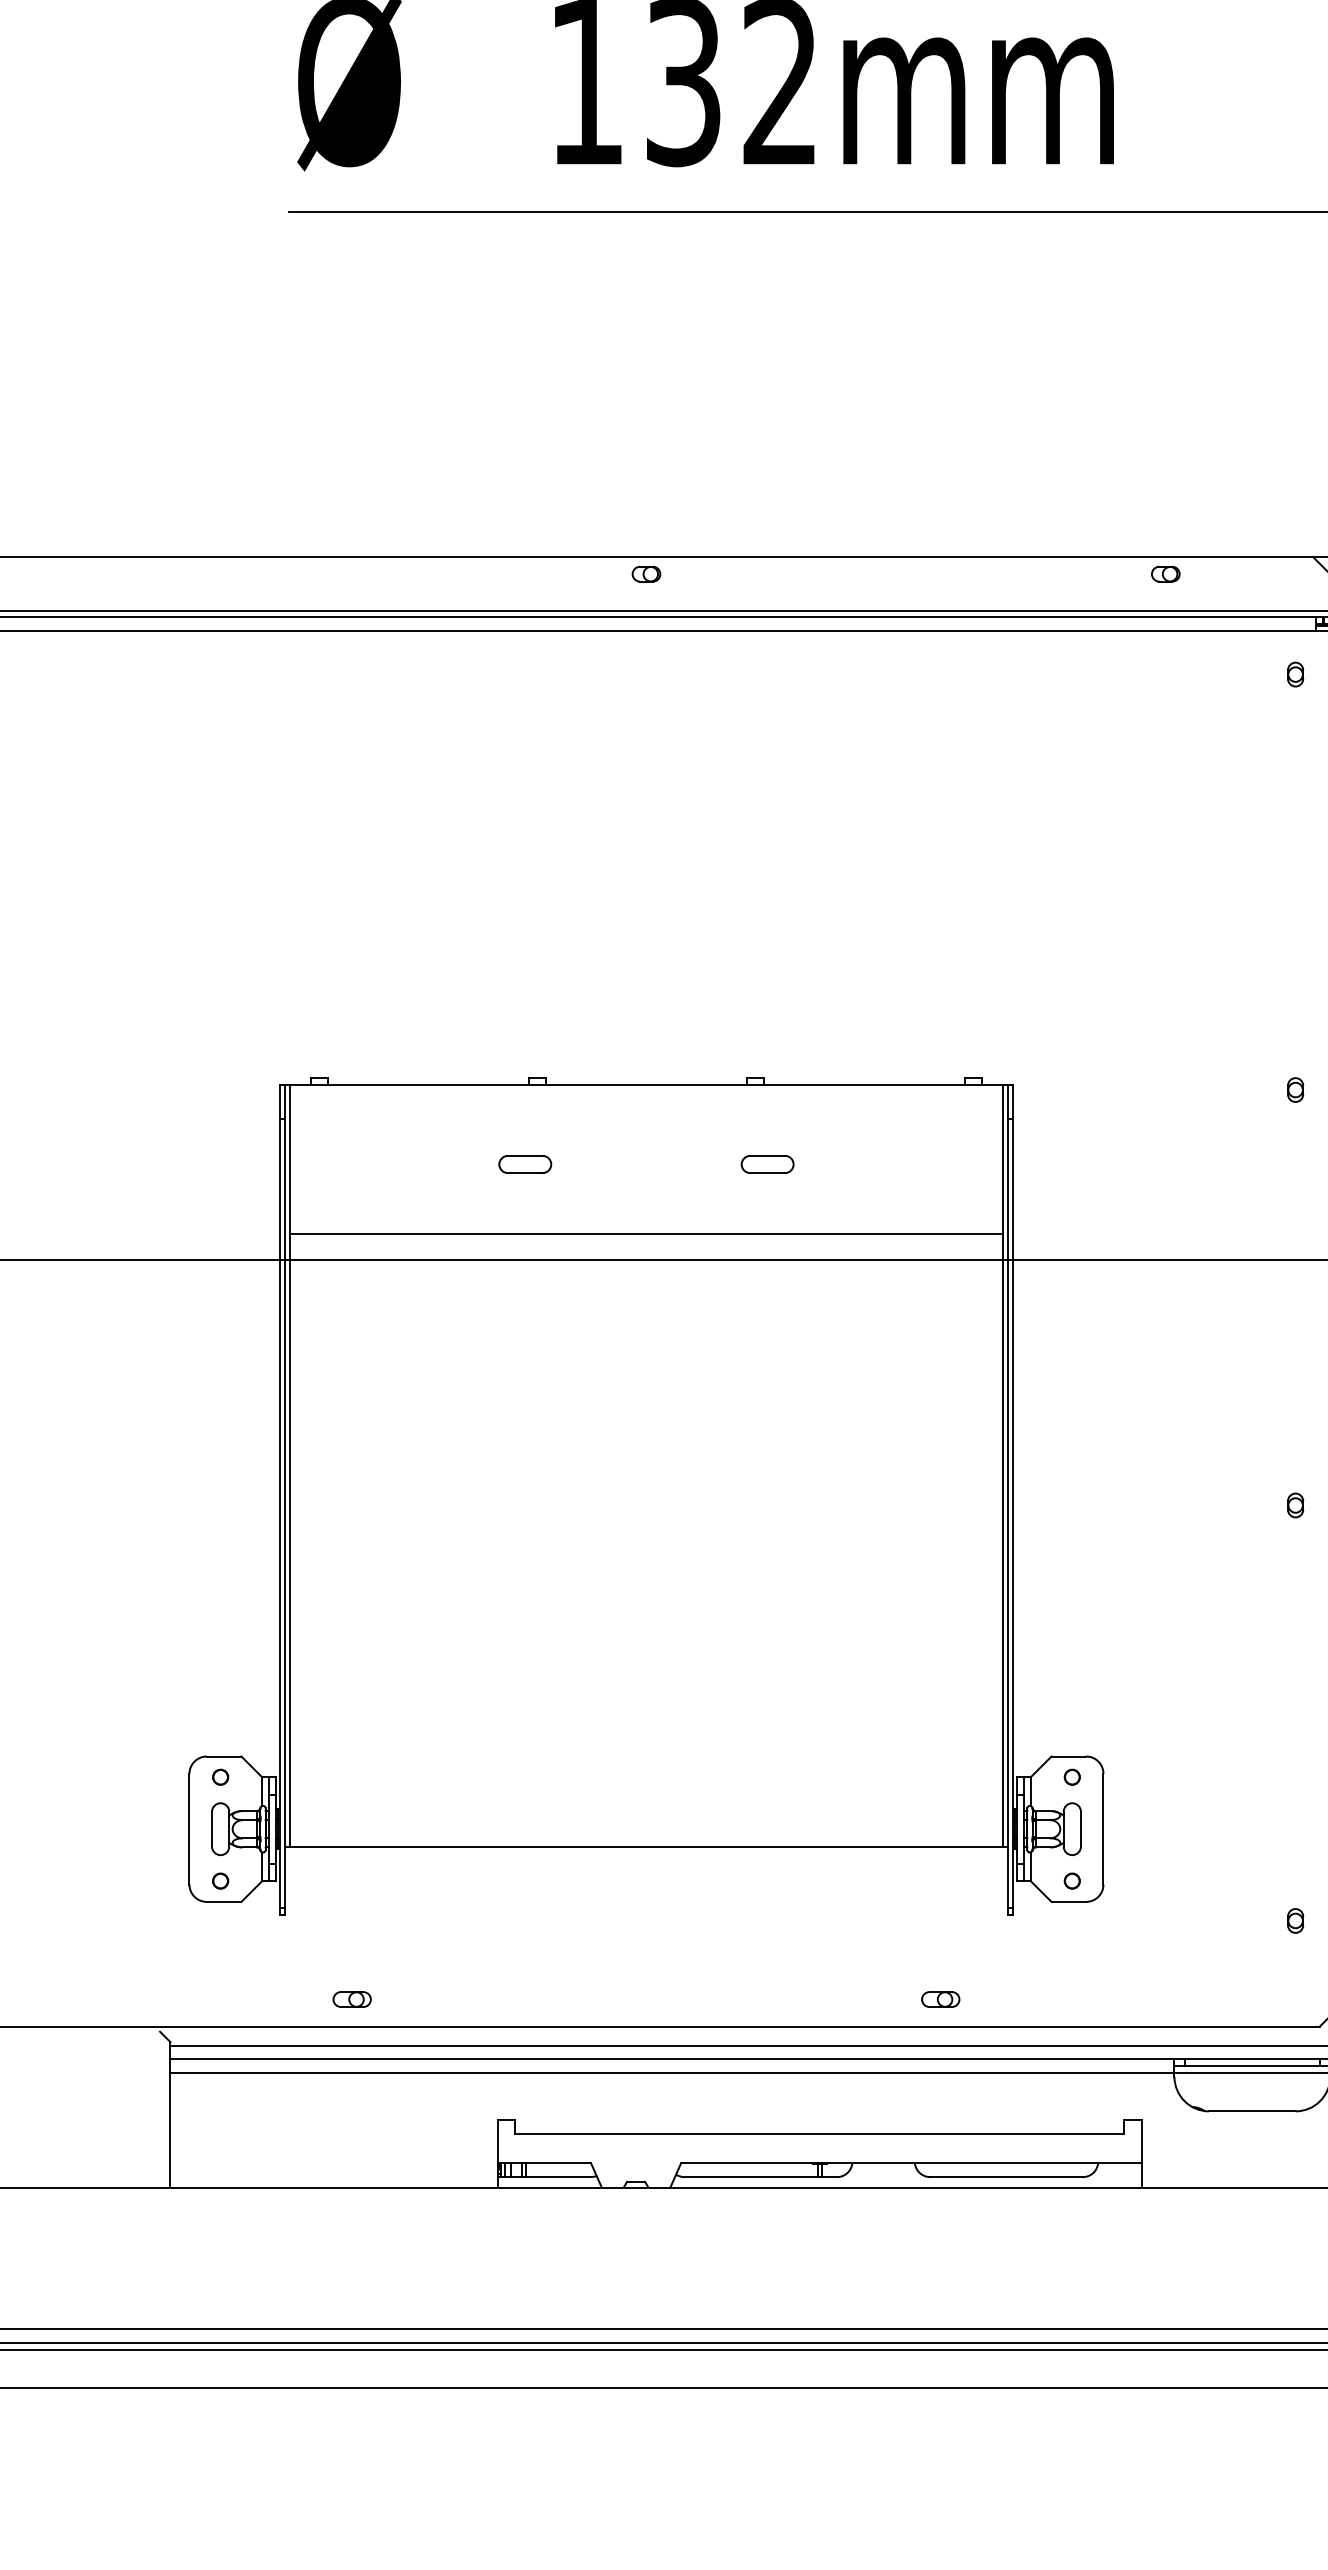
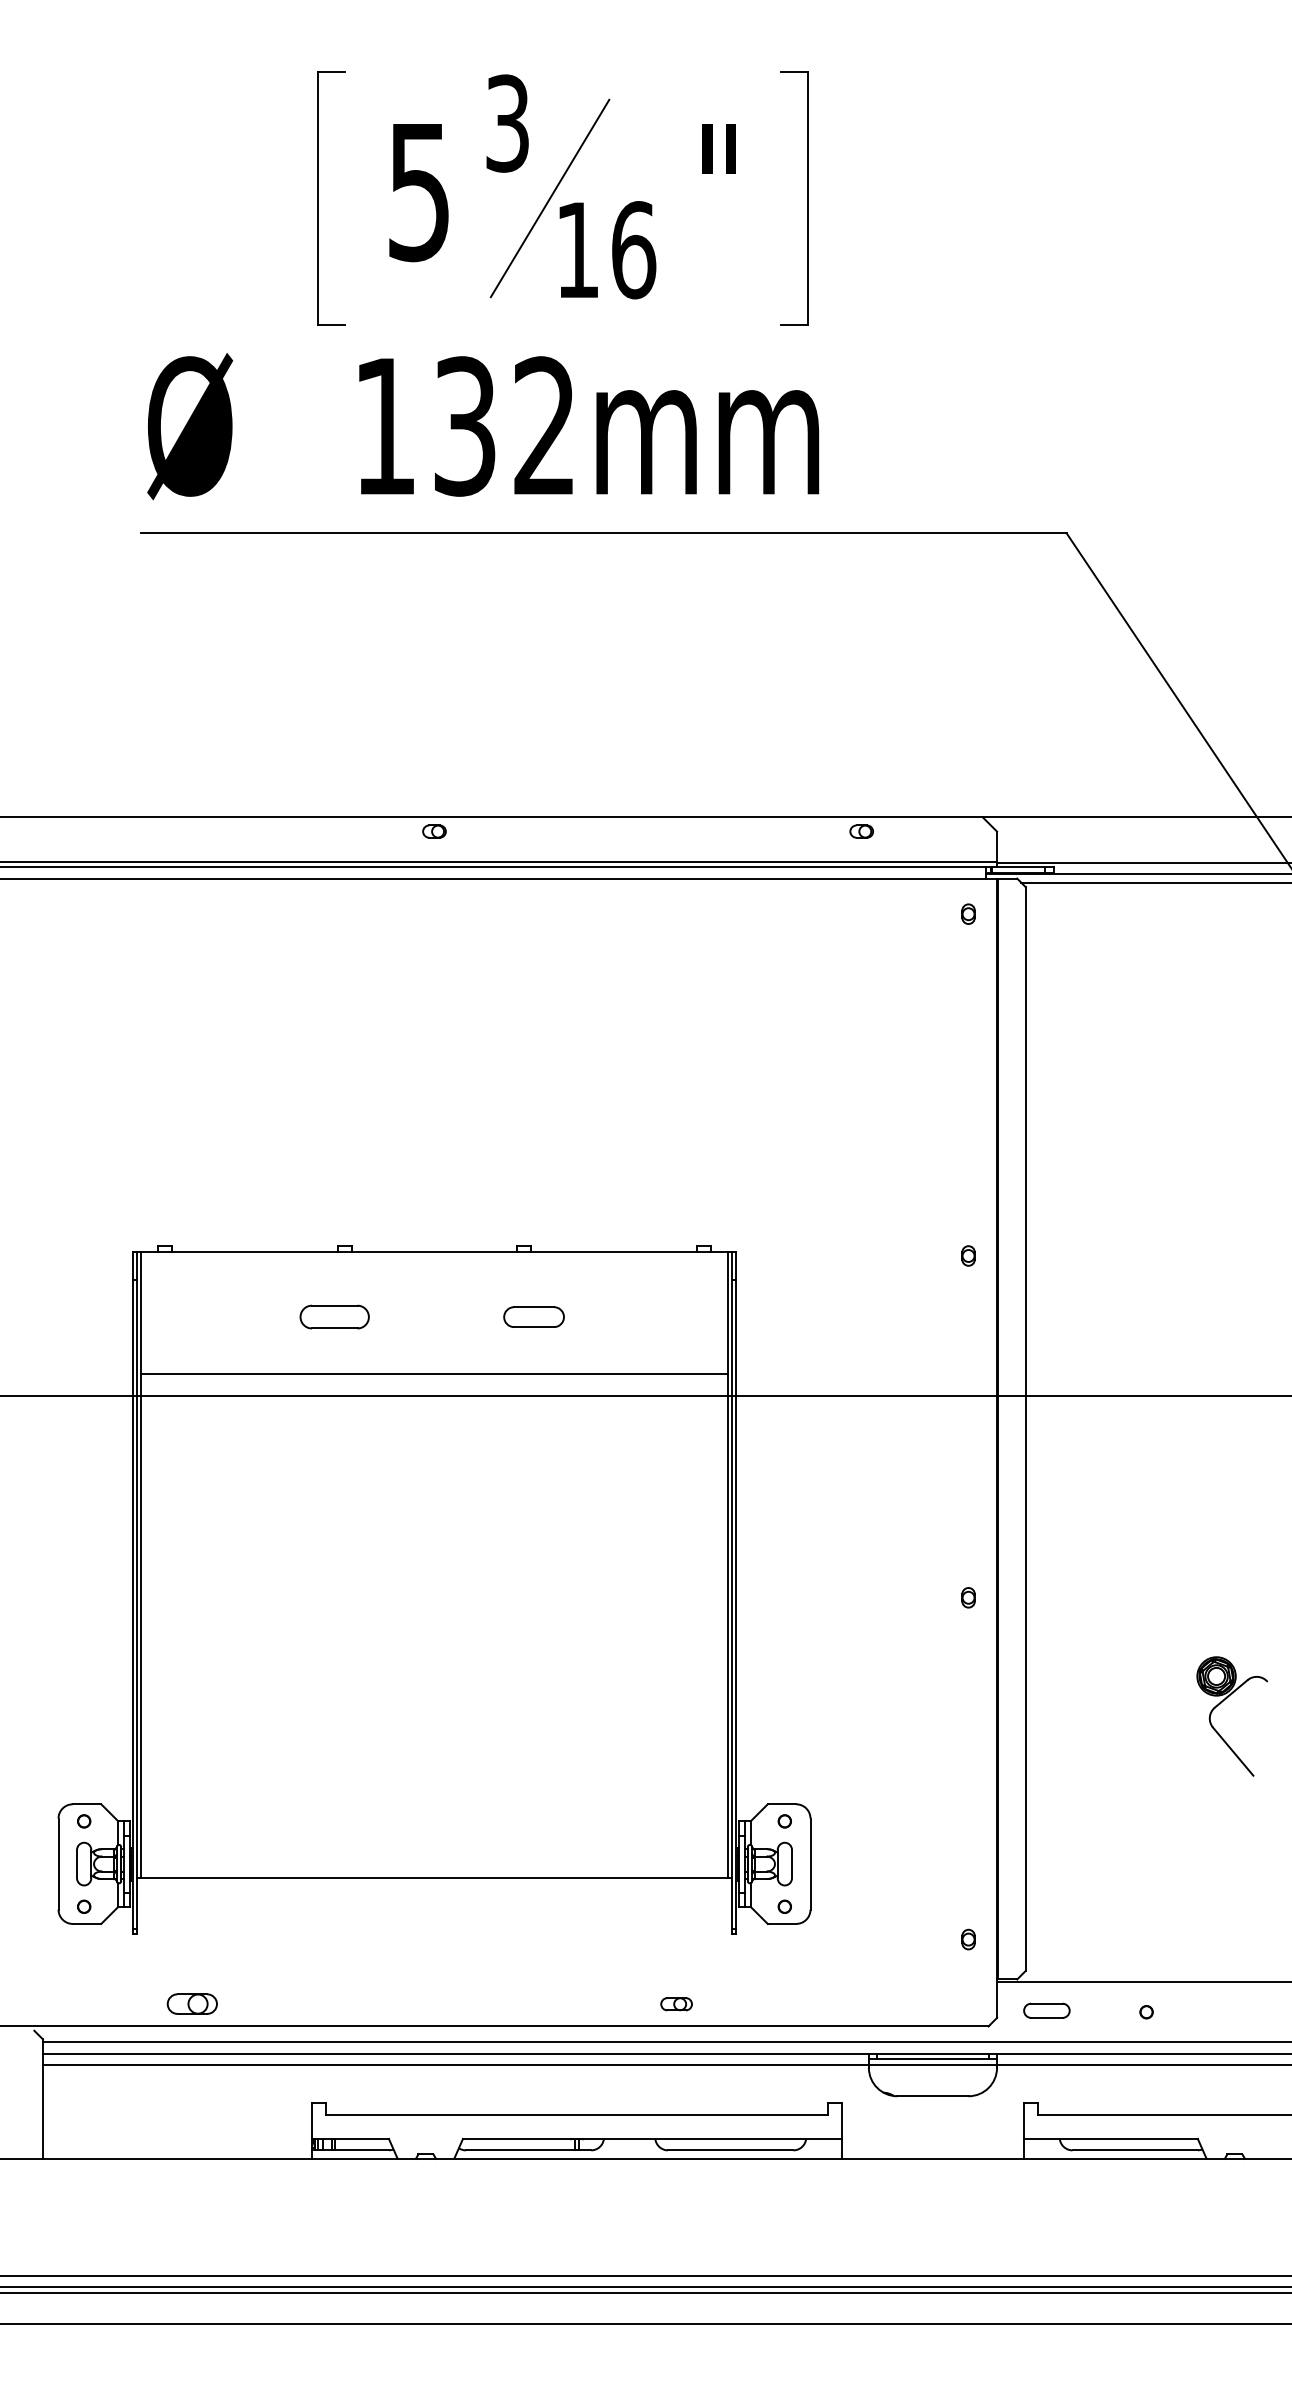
part: (524, 1164) -> (334, 1317), size x1.6
part: (768, 1164) -> (534, 1317), size x1.4
part: (352, 1999) -> (192, 2004), size x1.6

